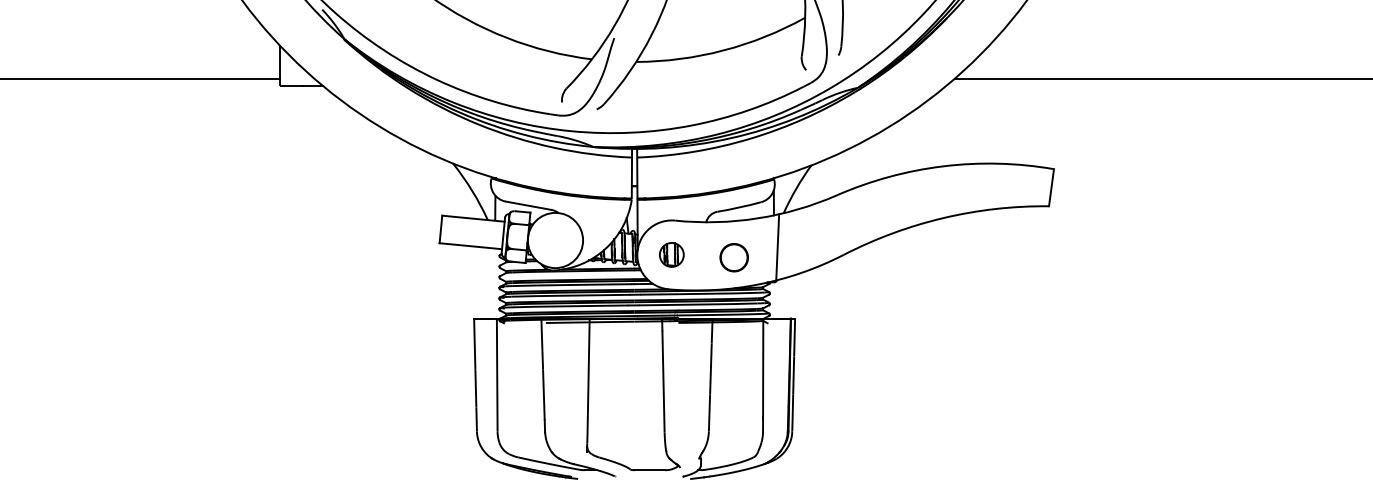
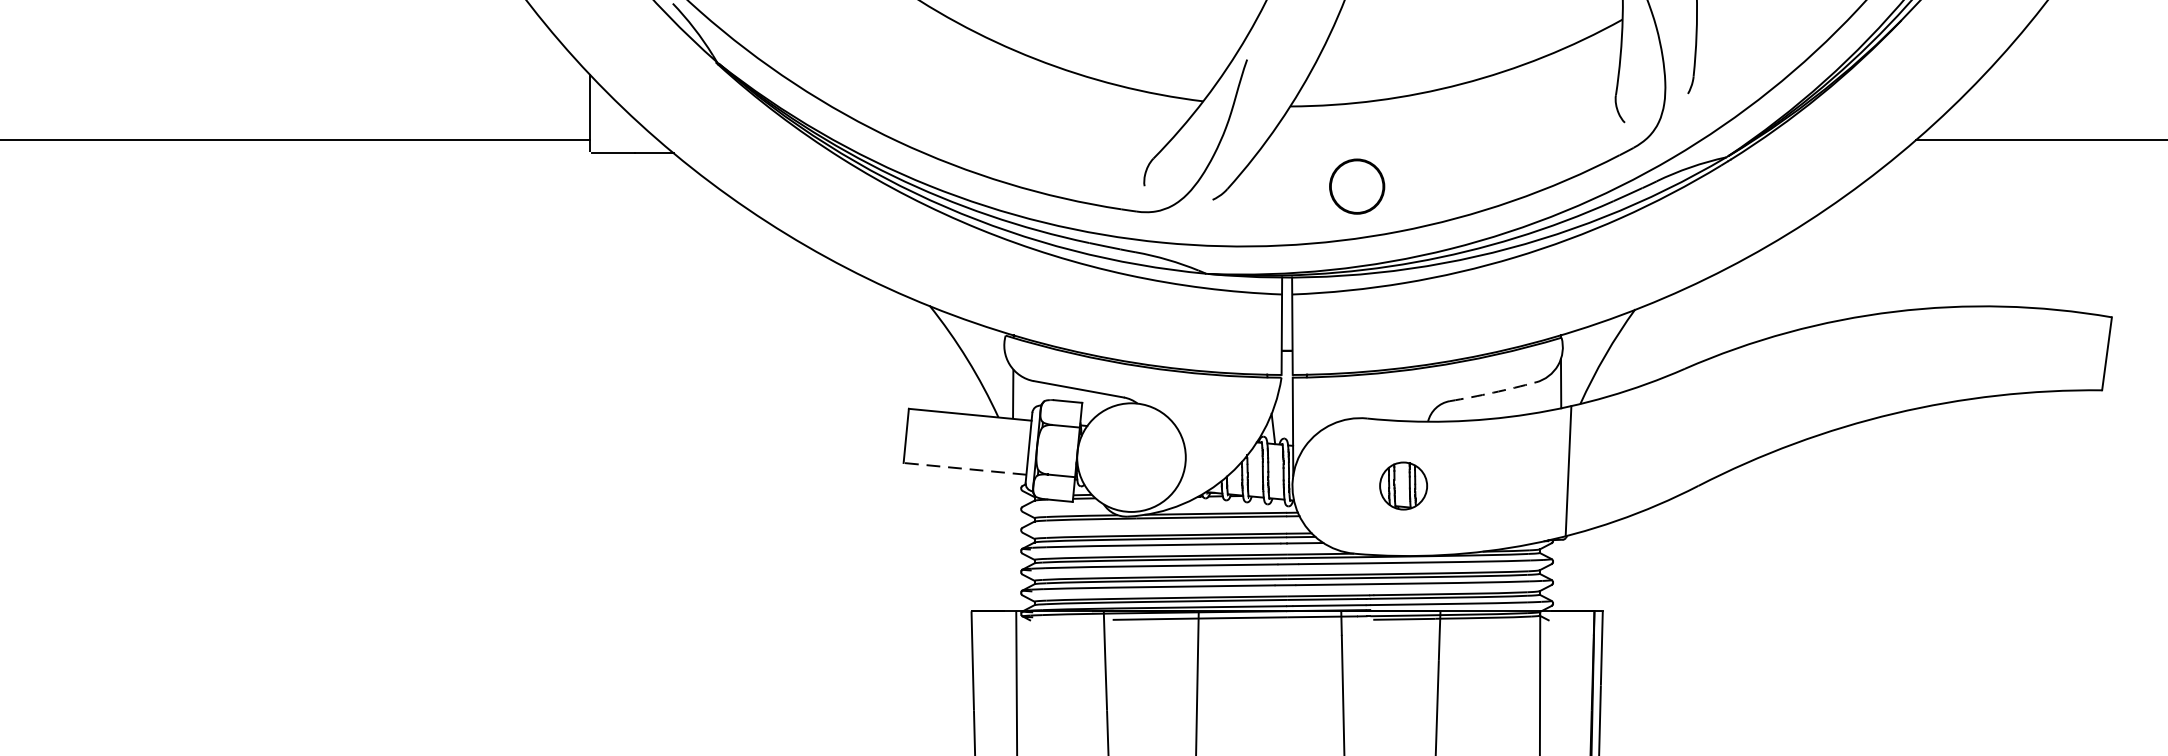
arc: (739, 207) -> (1493, 392), solid -> dashed
line: (470, 246) -> (964, 469), solid -> dashed
part: (671, 254) -> (1402, 485), moved
circle: (733, 257) -> (1355, 186), moved

